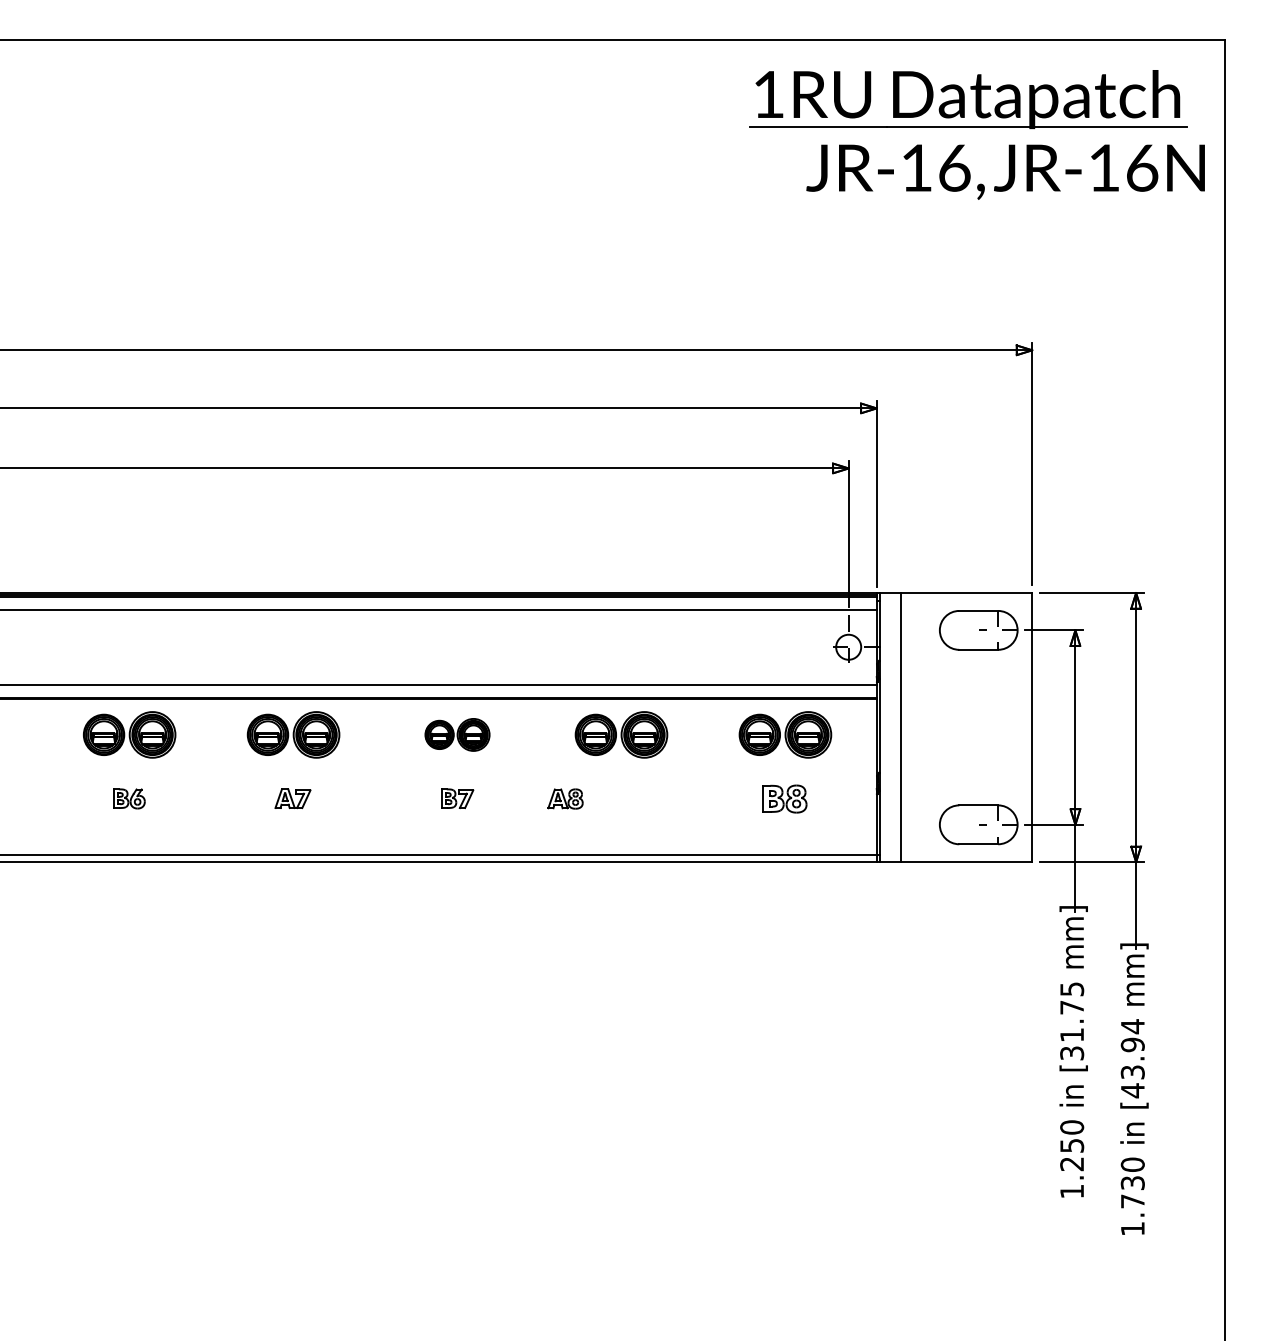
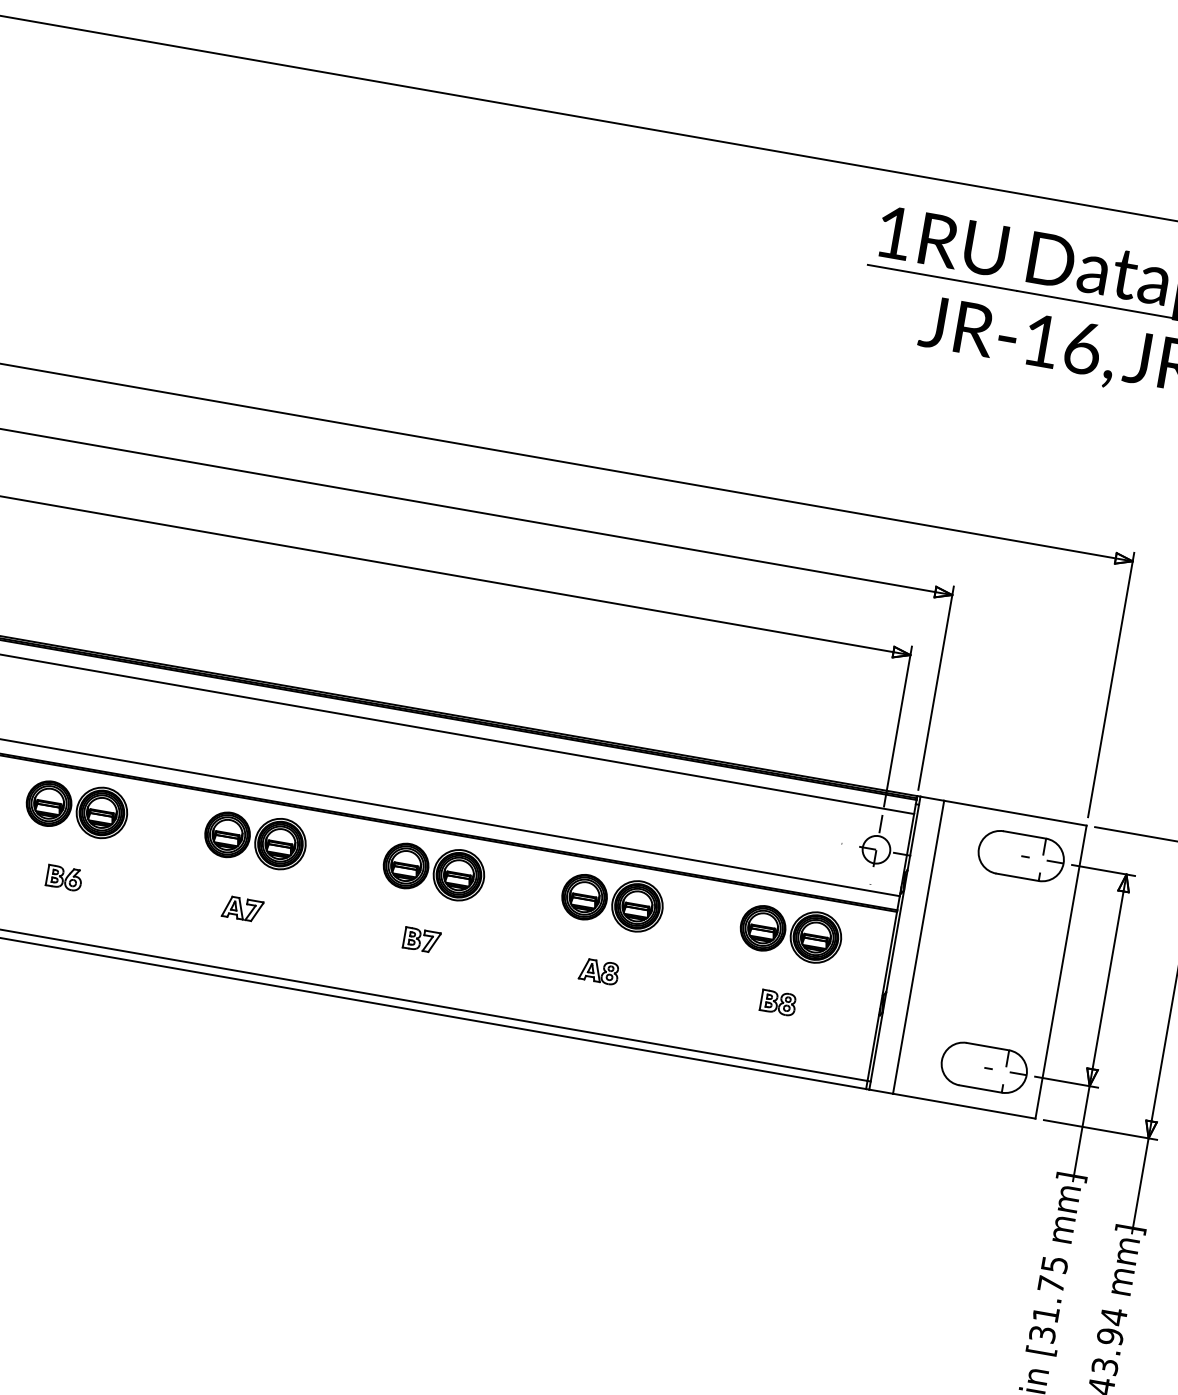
part: (457, 734) -> (433, 870), size x1.43
part: (565, 798) -> (599, 971), moved
part: (785, 798) -> (778, 1002), size x0.71

